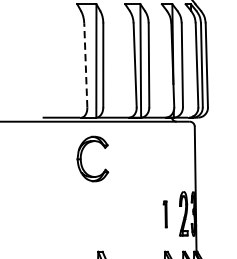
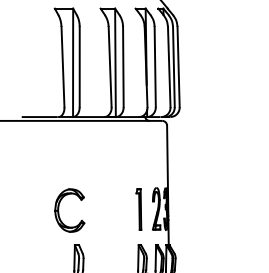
line: (85, 64) -> (62, 66), dashed -> solid
part: (82, 160) -> (59, 211), moved
part: (164, 214) -> (138, 209), size x1.67

